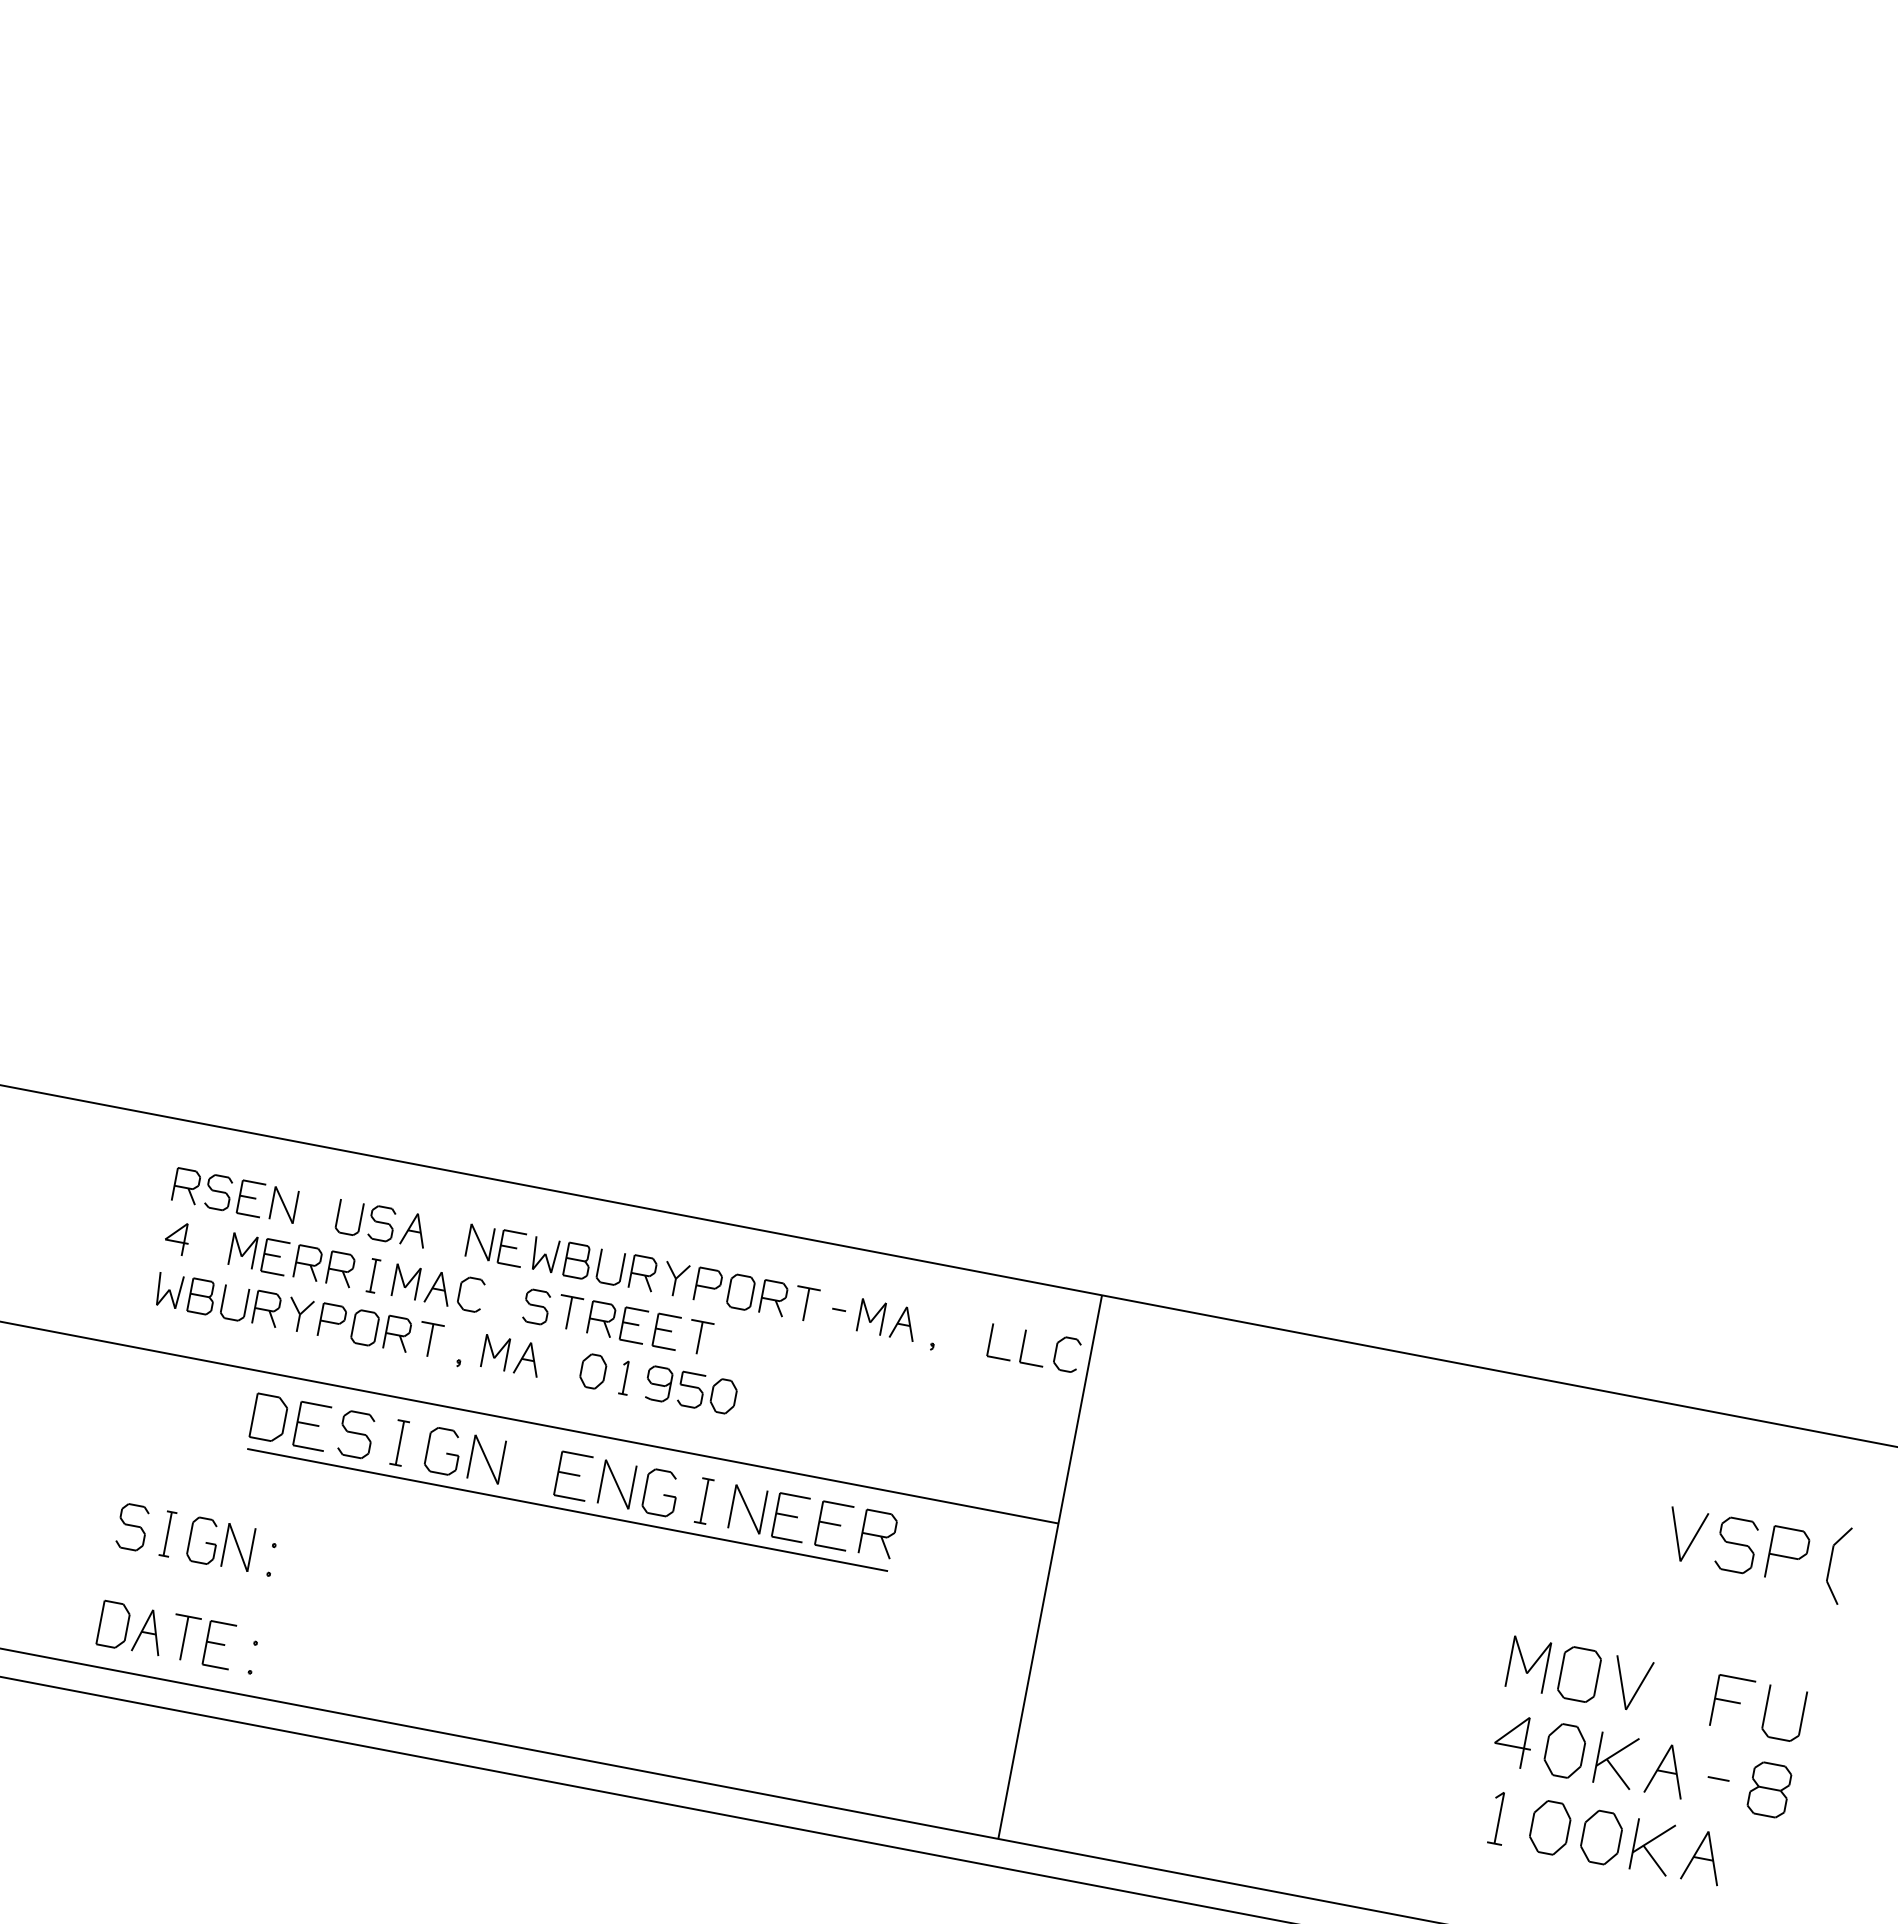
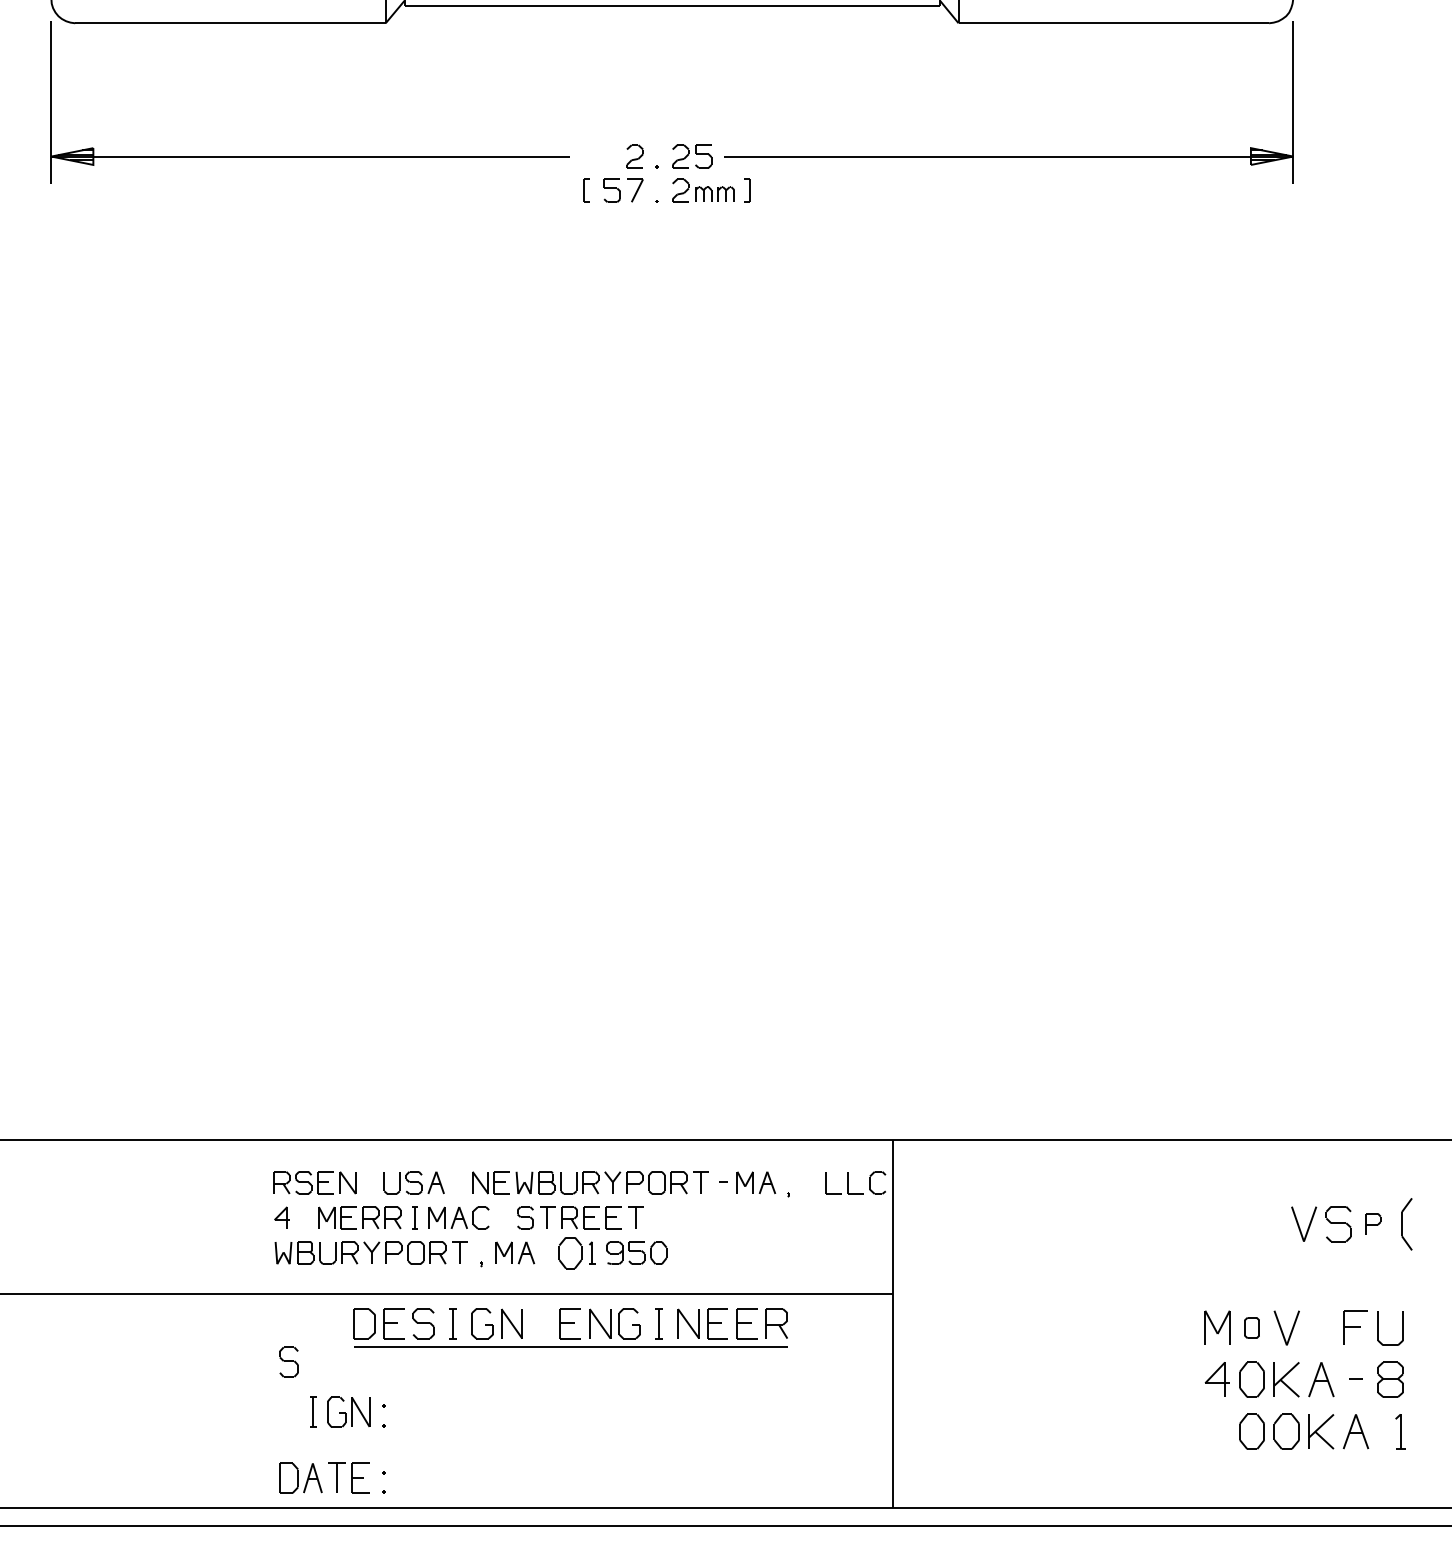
part: (593, 1370) -> (570, 1252), size x1.4
part: (131, 1526) -> (288, 1361), moved
part: (1788, 1554) -> (1373, 1223), size x0.6
part: (1578, 1673) -> (1251, 1327), size x0.6
part: (1499, 1817) -> (1400, 1431), moved

